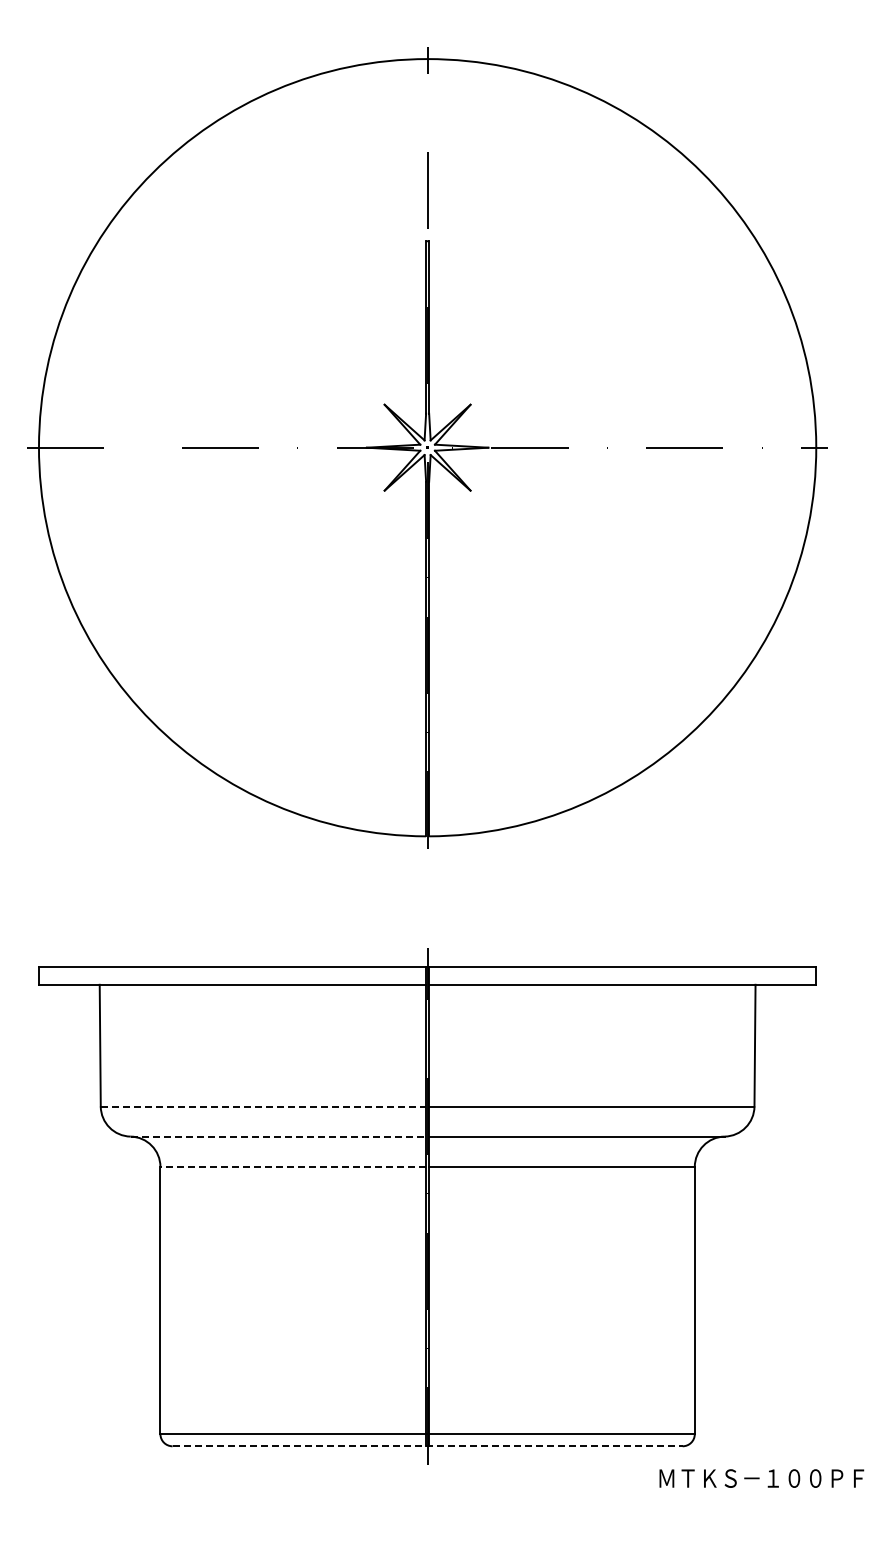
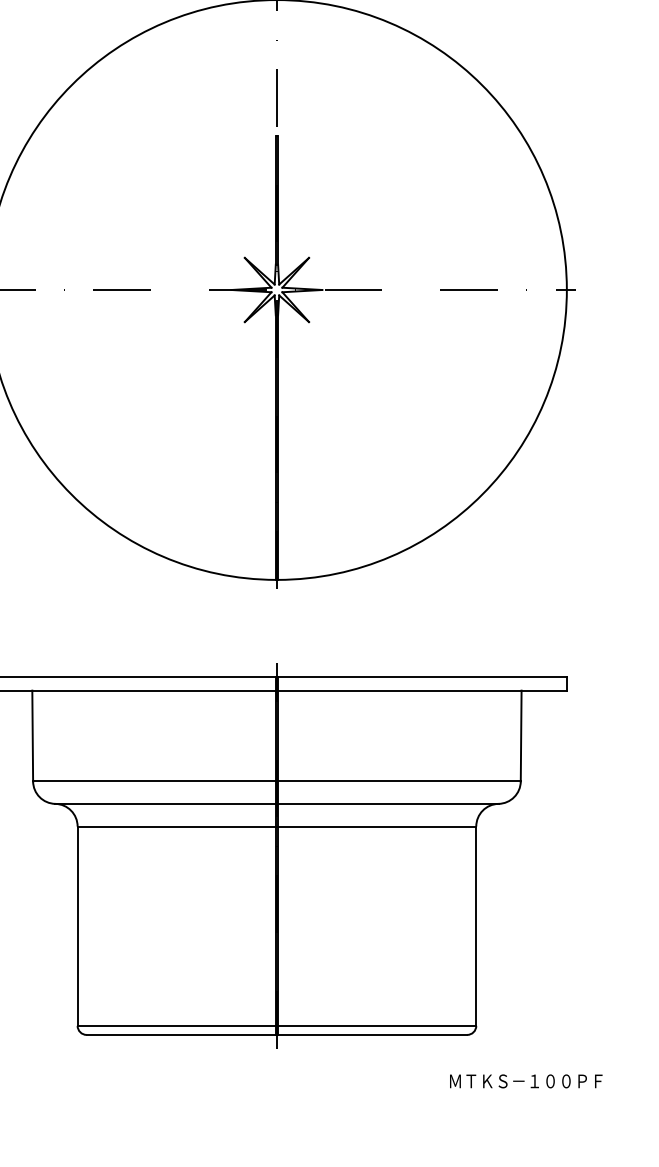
line: (263, 1106) -> (154, 781), dashed -> solid
line: (278, 1136) -> (165, 803), dashed -> solid
line: (293, 1166) -> (176, 826), dashed -> solid
line: (428, 1446) -> (277, 1035), dashed -> solid
text: (761, 1478) -> (526, 1081), moved

